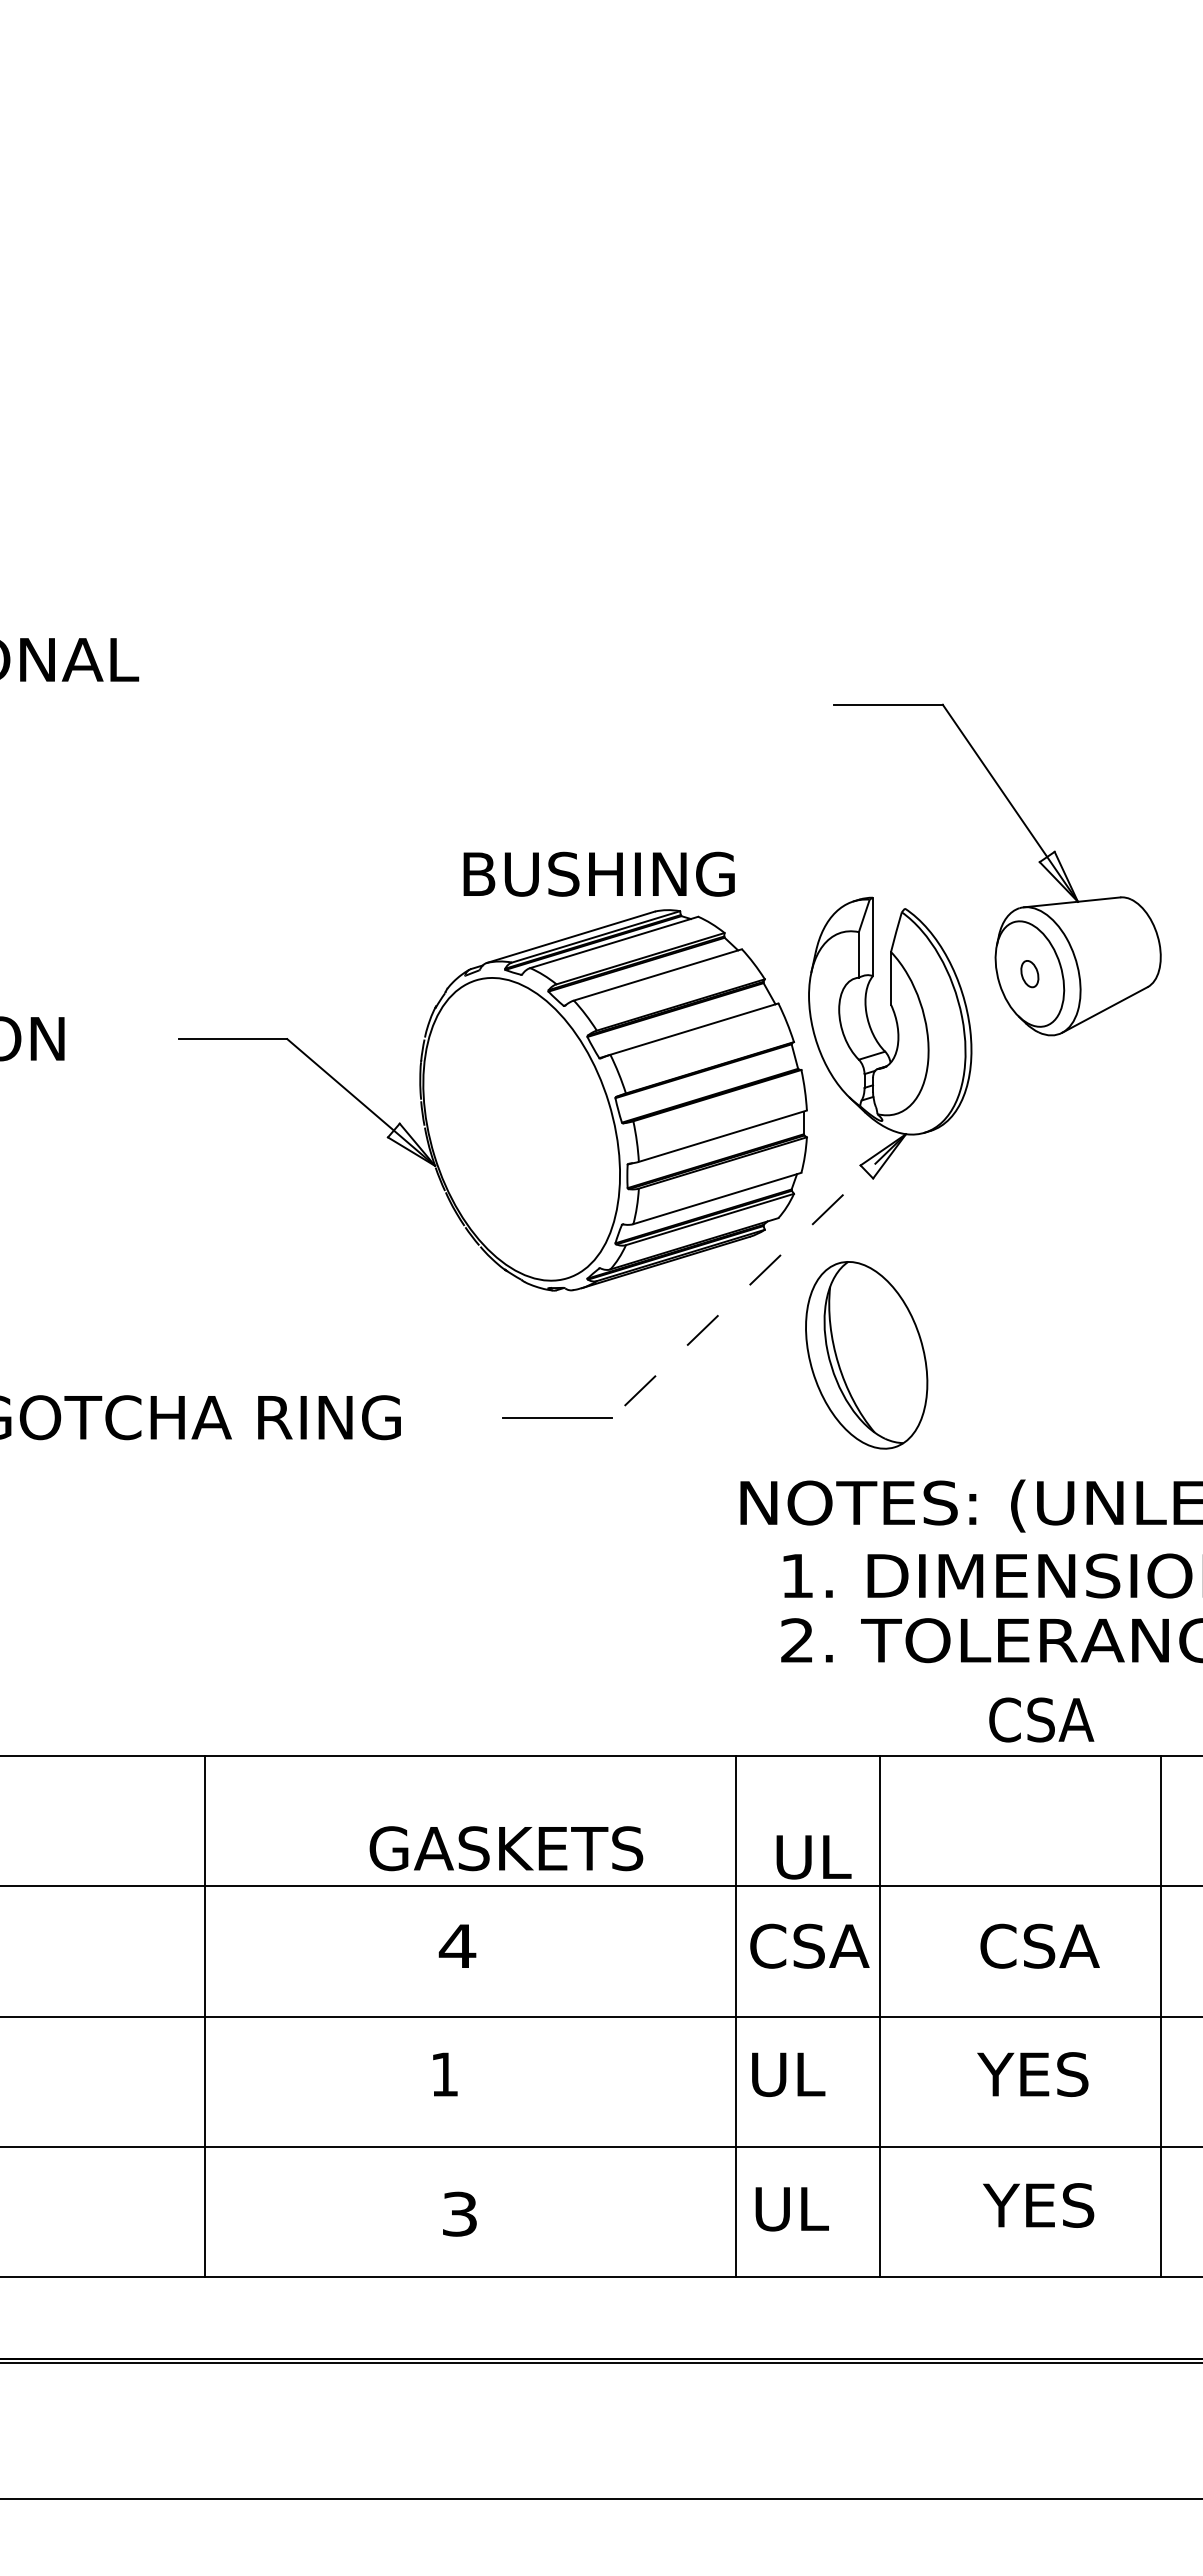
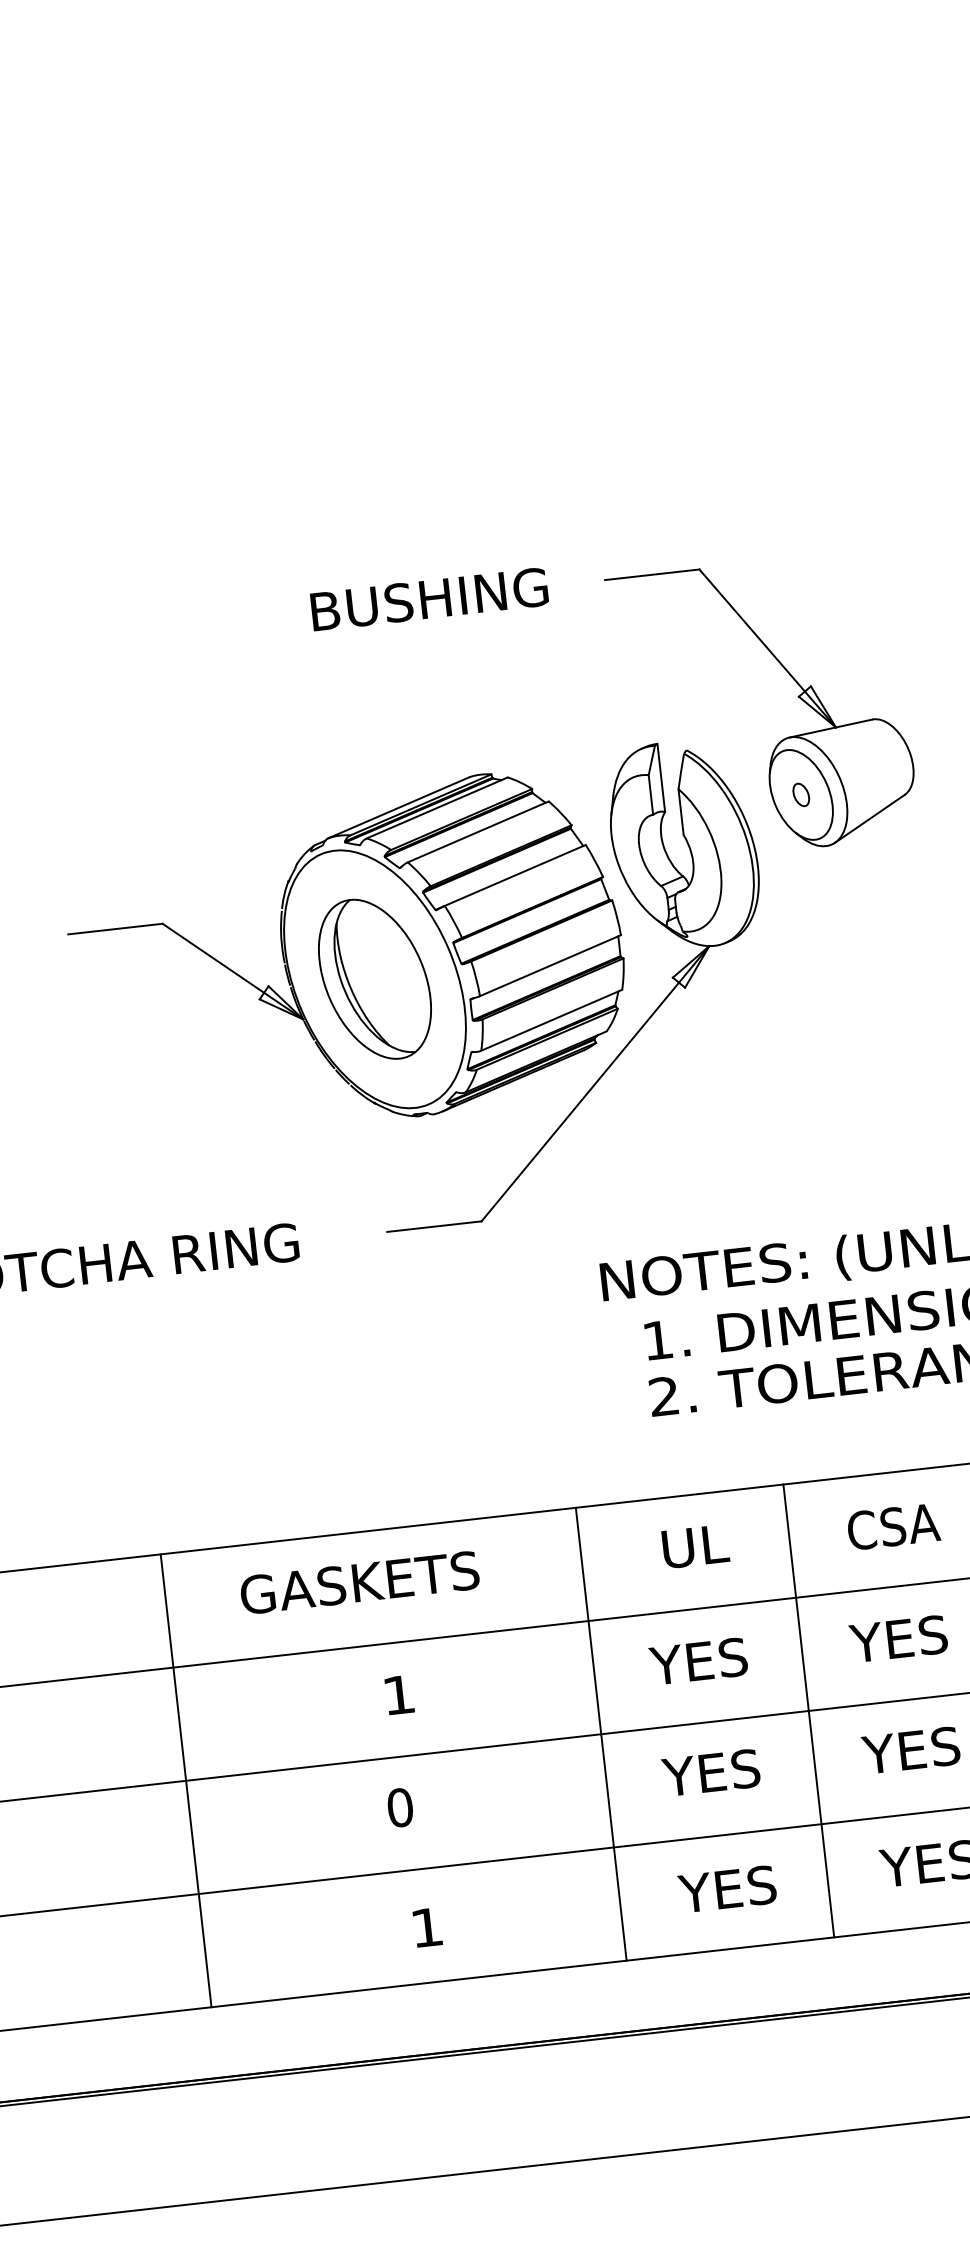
text: (598, 873) -> (428, 598), moved
line: (758, 1276) -> (595, 1084), dashed -> solid
part: (866, 1355) -> (374, 979), moved
text: (1041, 1719) -> (893, 1526), moved
text: (506, 1848) -> (359, 1582), moved
text: (813, 1857) -> (695, 1546), moved
text: (457, 1945) -> (398, 1694), 4 -> 1
text: (808, 1945) -> (703, 1660), CSA -> YES
text: (1038, 1945) -> (903, 1637), CSA -> YES
line: (735, 2016) -> (601, 1734), moved
line: (879, 2016) -> (808, 1710), moved
text: (444, 2074) -> (400, 1807), 1 -> 0
text: (802, 2074) -> (710, 1772), UL -> YES
text: (805, 2208) -> (726, 1888), UL -> YES
text: (459, 2213) -> (426, 1927), 3 -> 1

